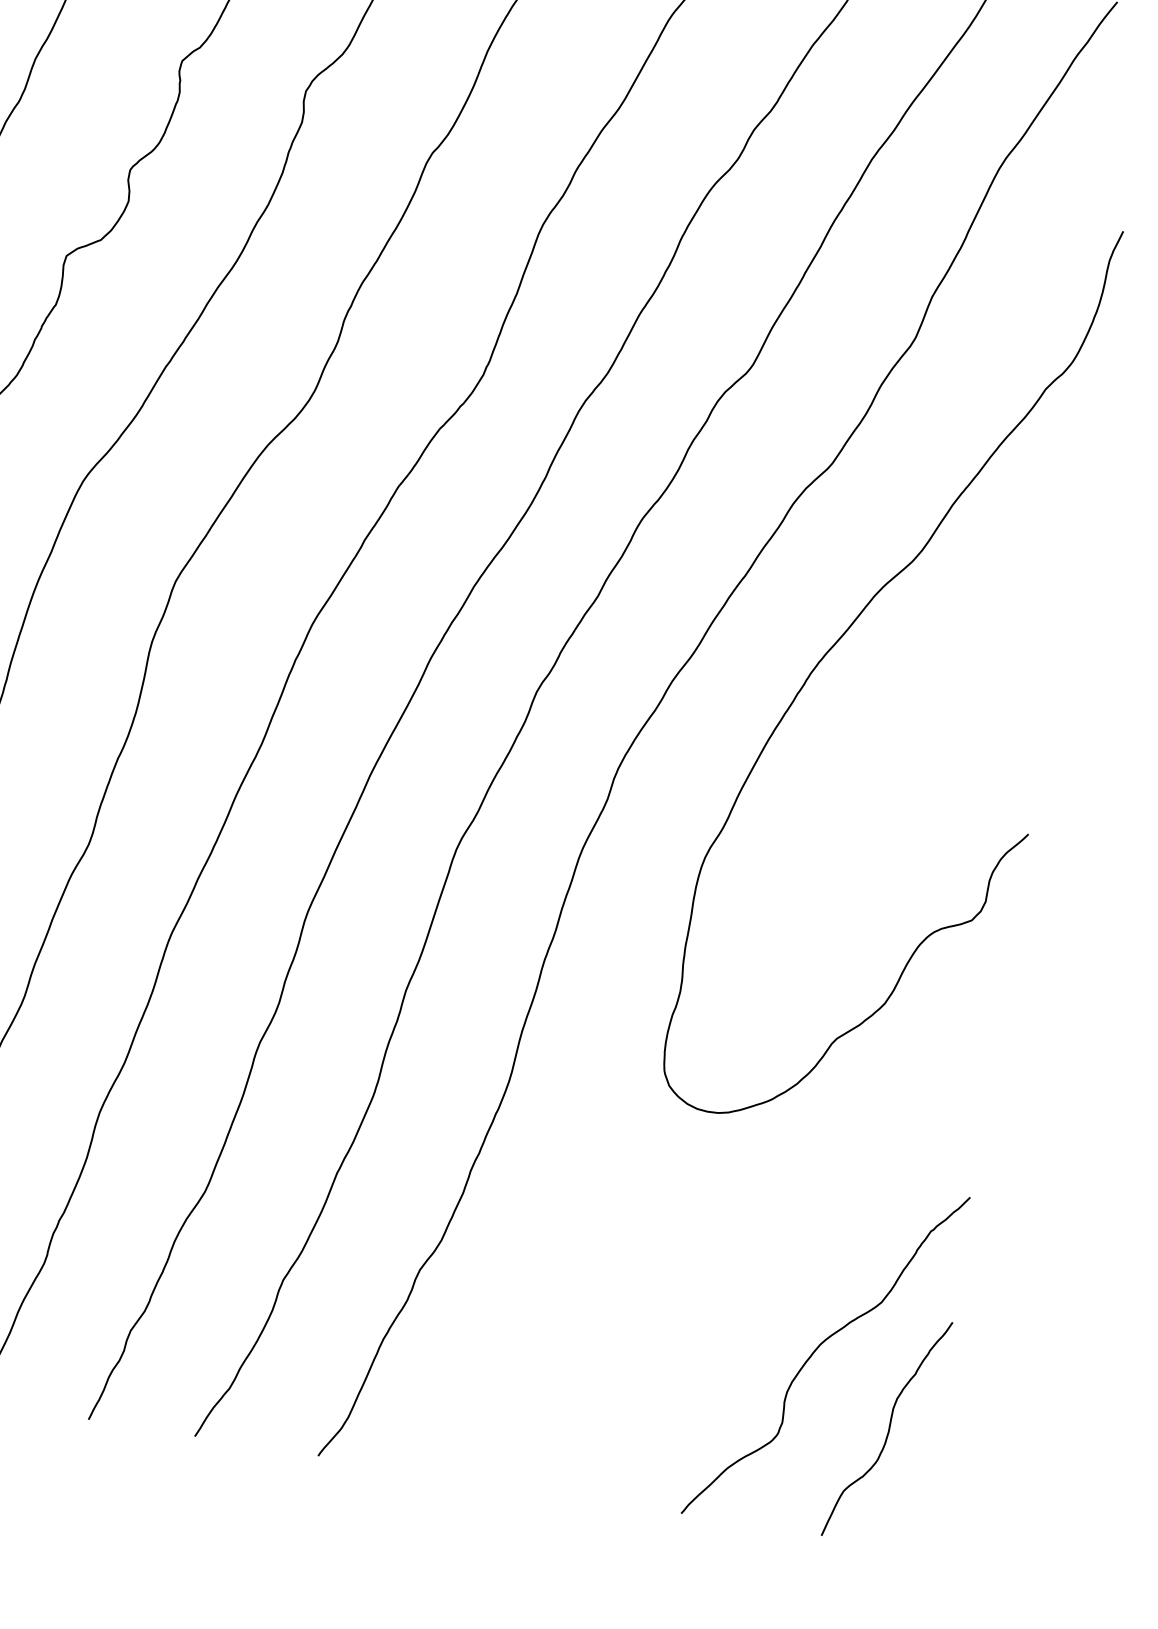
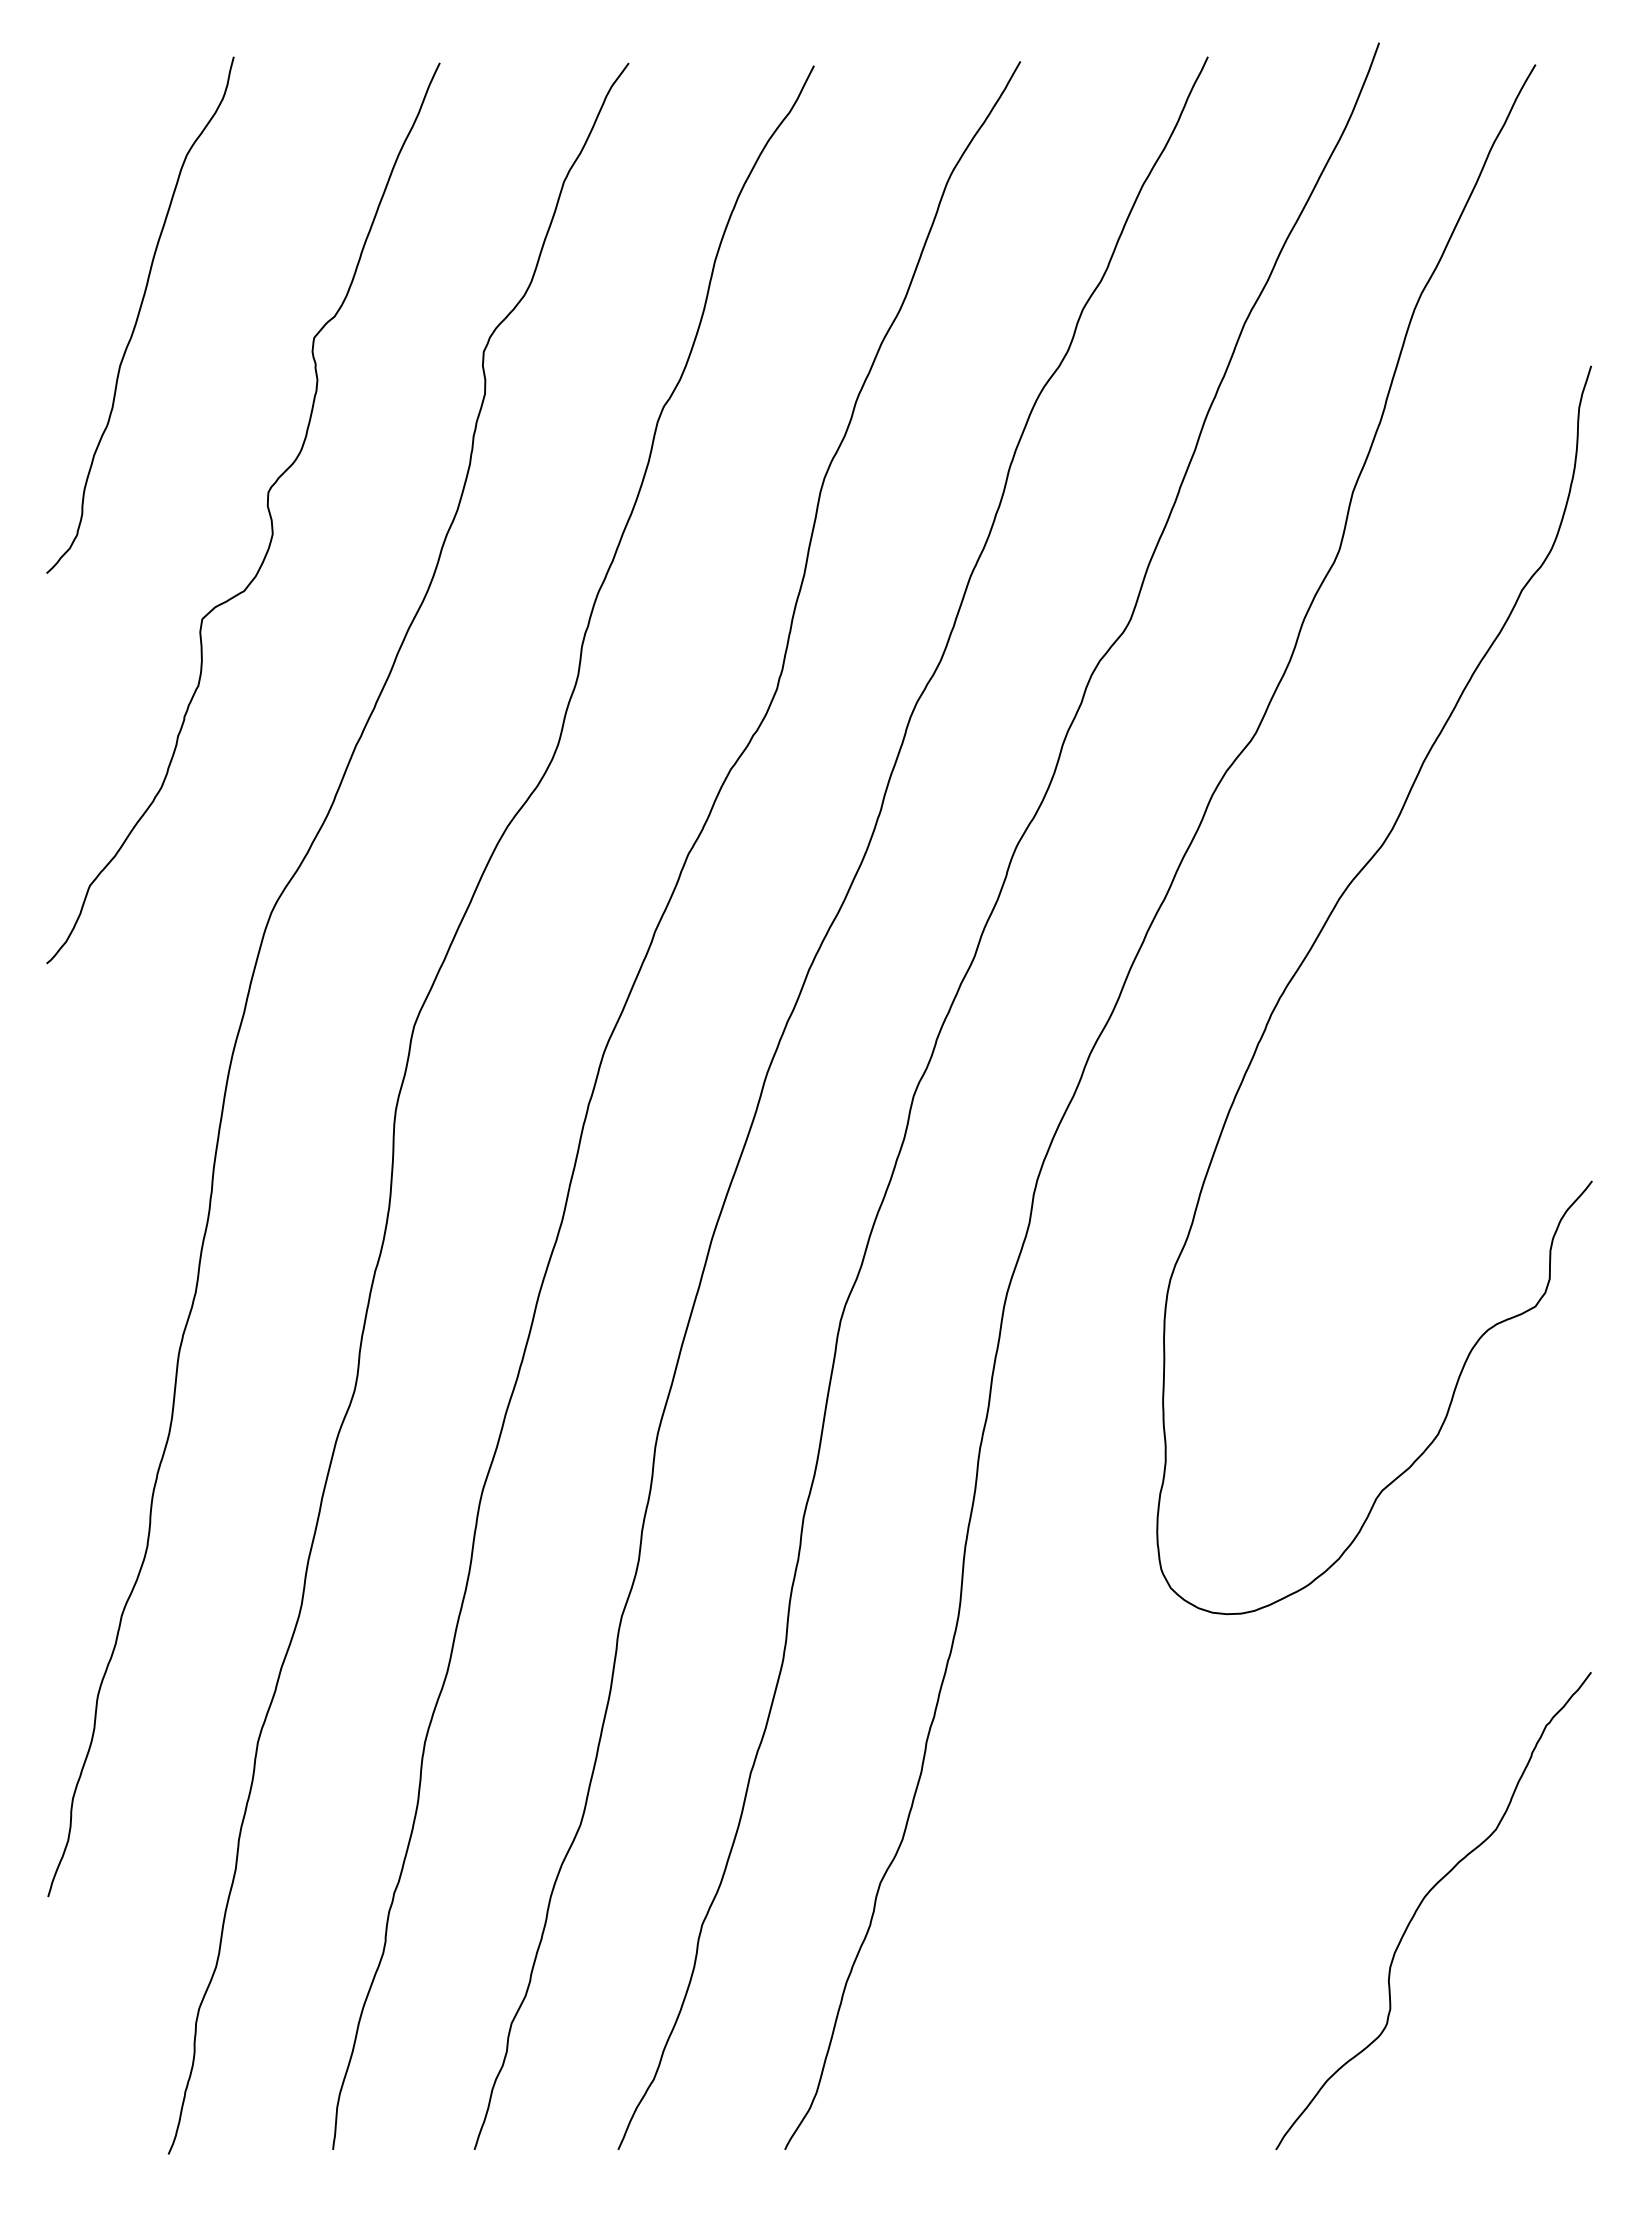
curve: (888, 1428) -> (1531, 1994), removed

